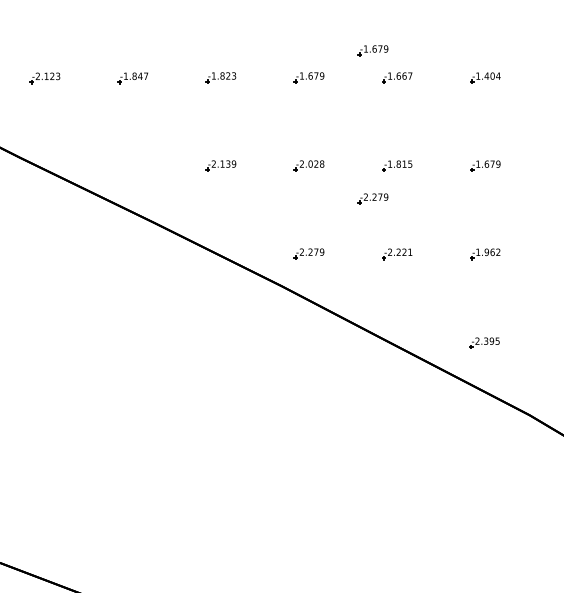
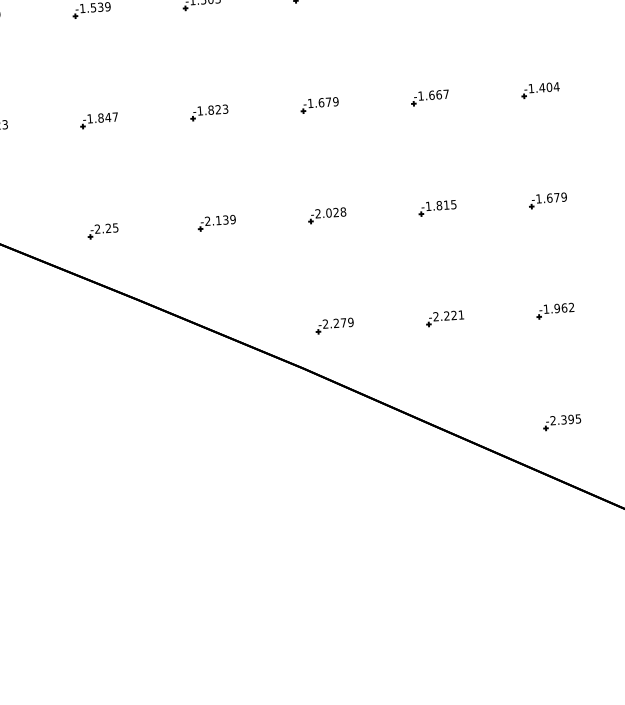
part: (372, 50) -> (396, 65), removed
part: (129, 166) -> (102, 231), added
part: (372, 198) -> (409, 250), removed

